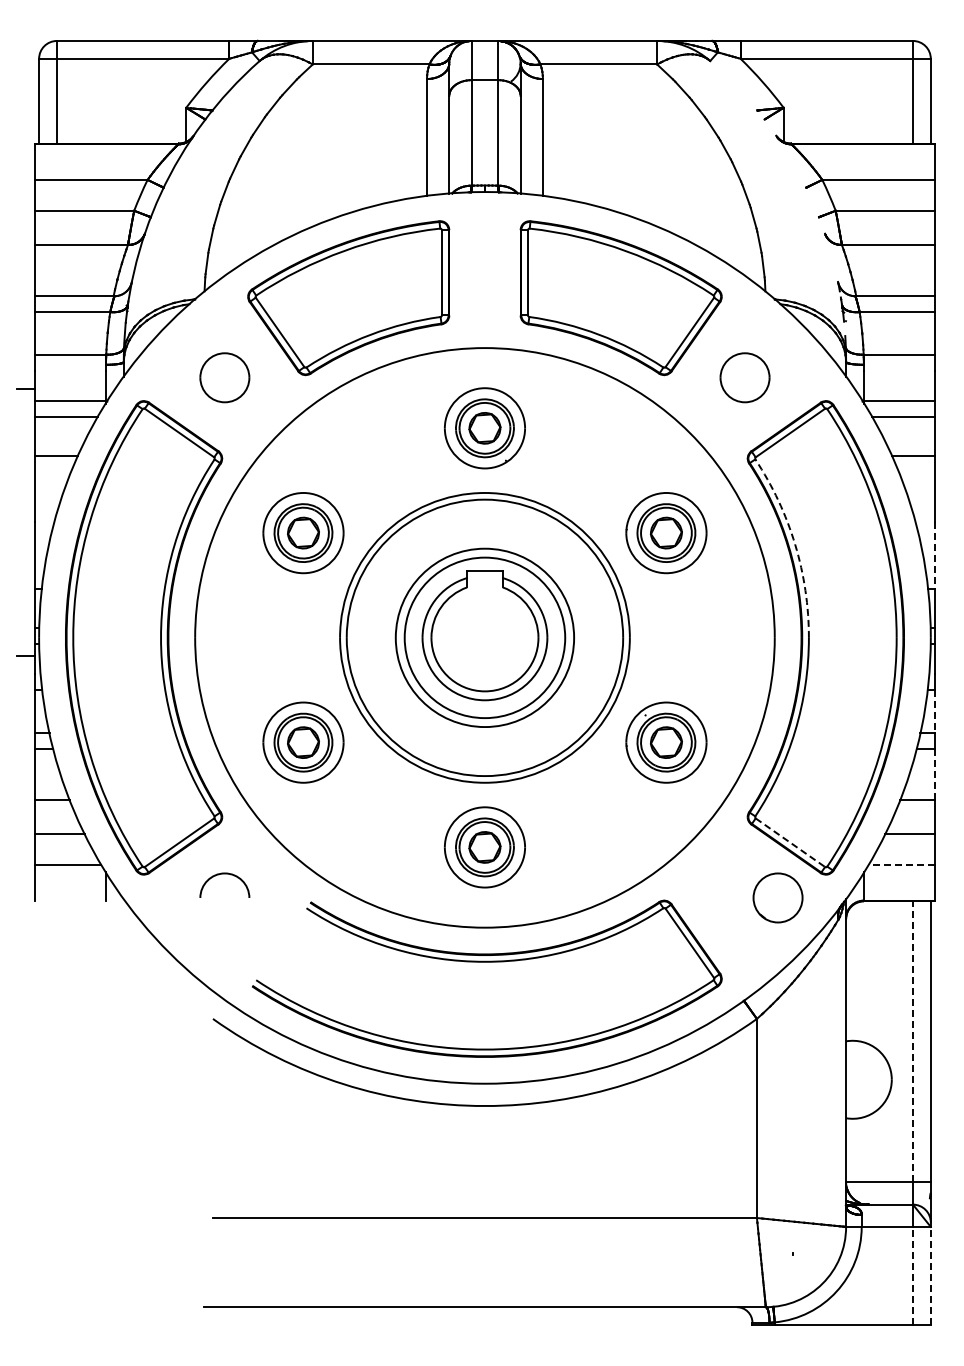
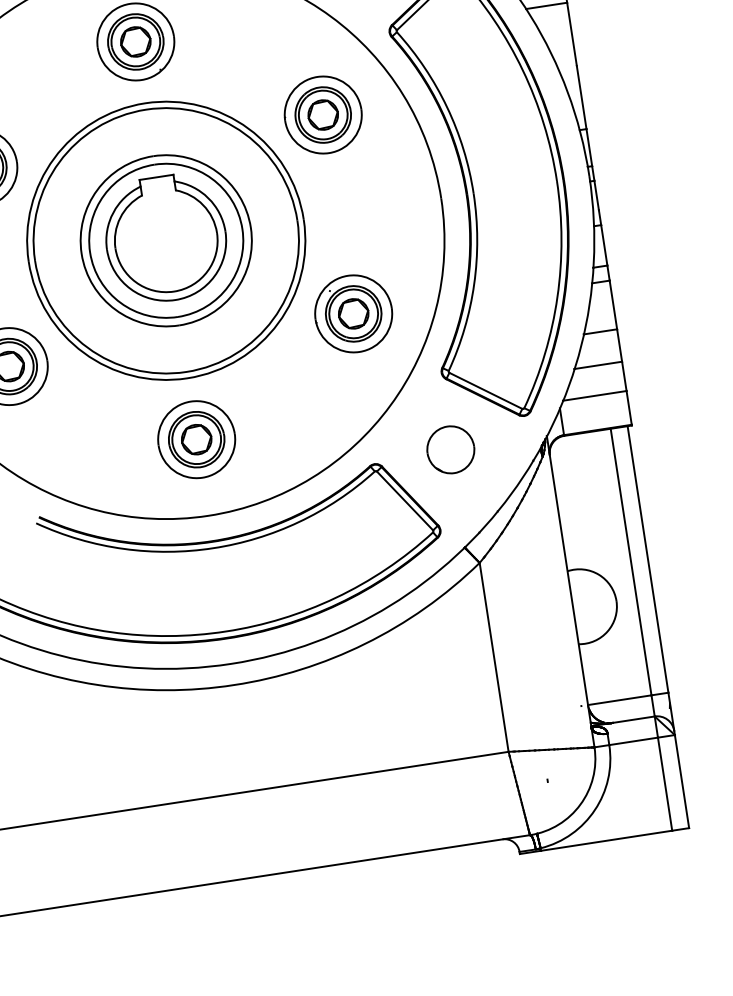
arc: (795, 544) -> (447, 107), dashed -> solid
line: (935, 556) -> (581, 98), dashed -> solid
line: (935, 712) -> (604, 246), dashed -> solid
line: (935, 774) -> (613, 305), dashed -> solid
line: (790, 843) -> (486, 391), dashed -> solid
line: (901, 865) -> (594, 396), dashed -> solid
part: (777, 897) -> (450, 449), moved
line: (912, 1041) -> (630, 561), dashed -> solid
line: (912, 1275) -> (664, 783), dashed -> solid
line: (930, 1275) -> (681, 781), dashed -> solid

